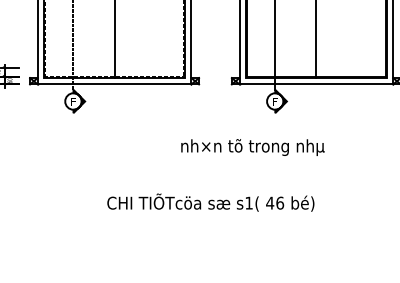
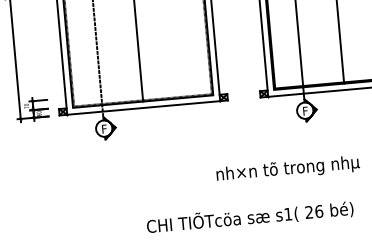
text: (252, 147) -> (287, 169), moved
text: (270, 202) -> (309, 211), 46 -> 26

